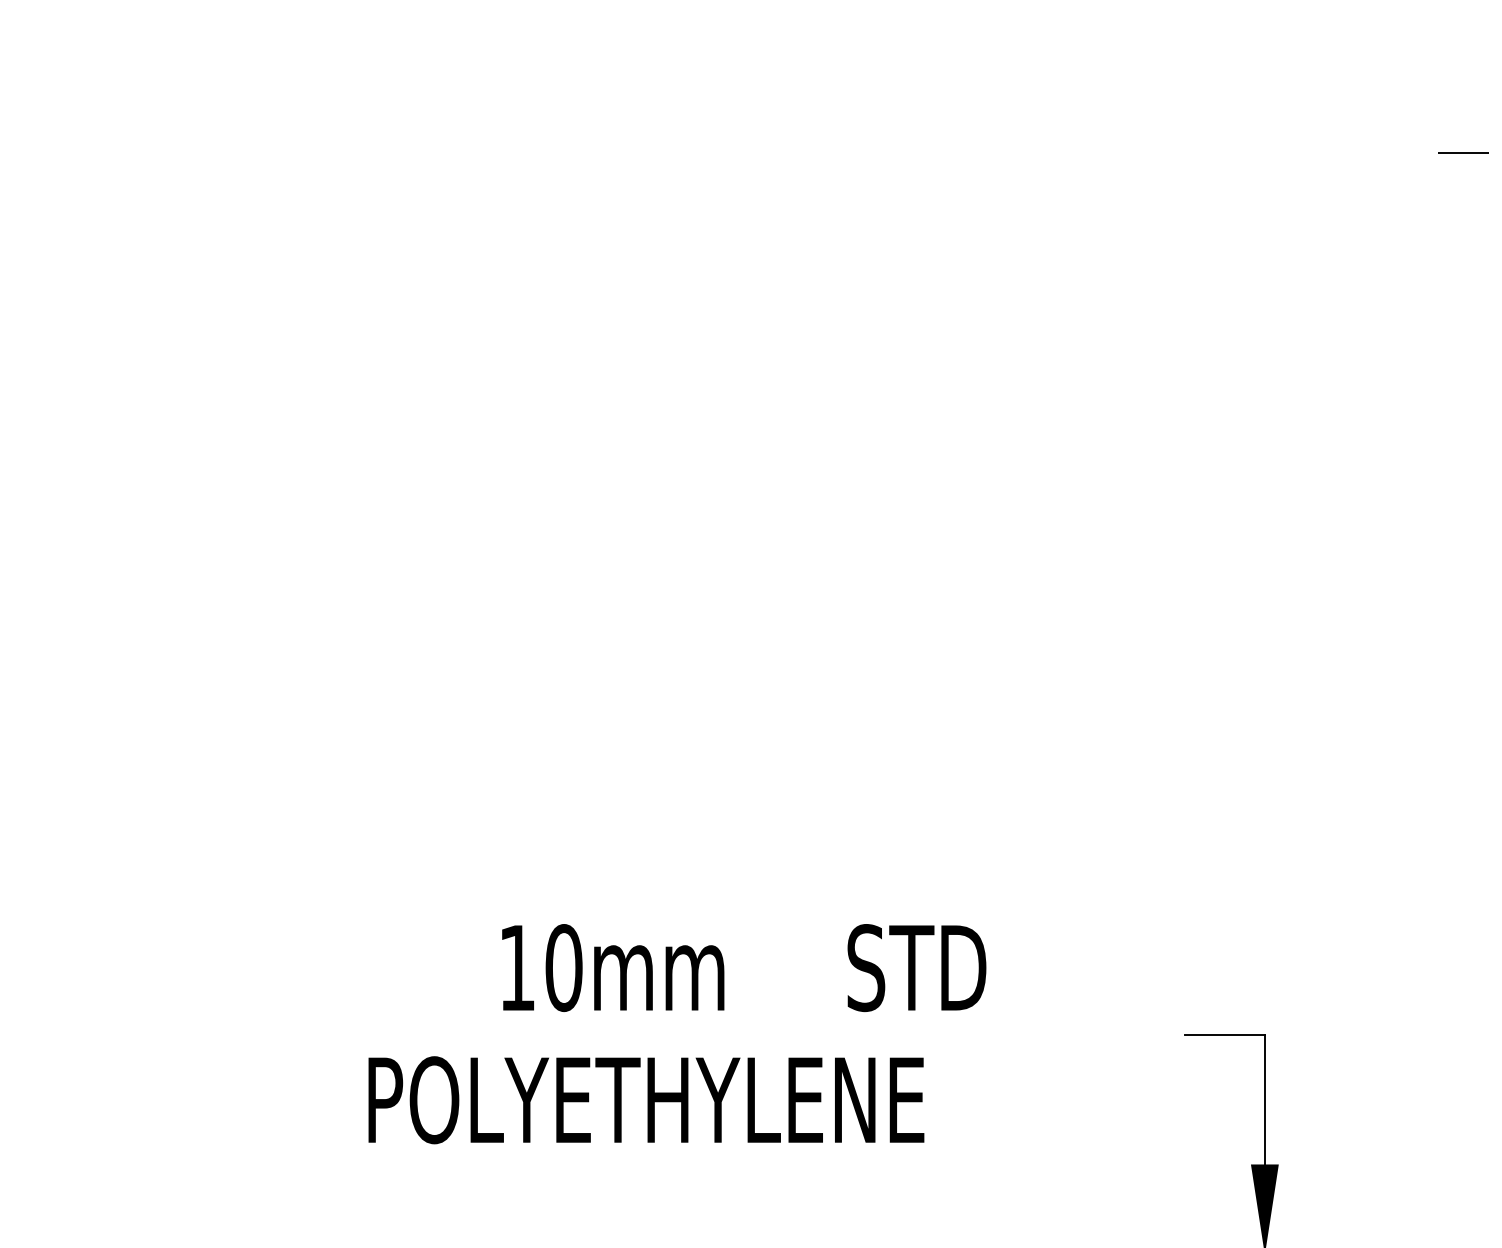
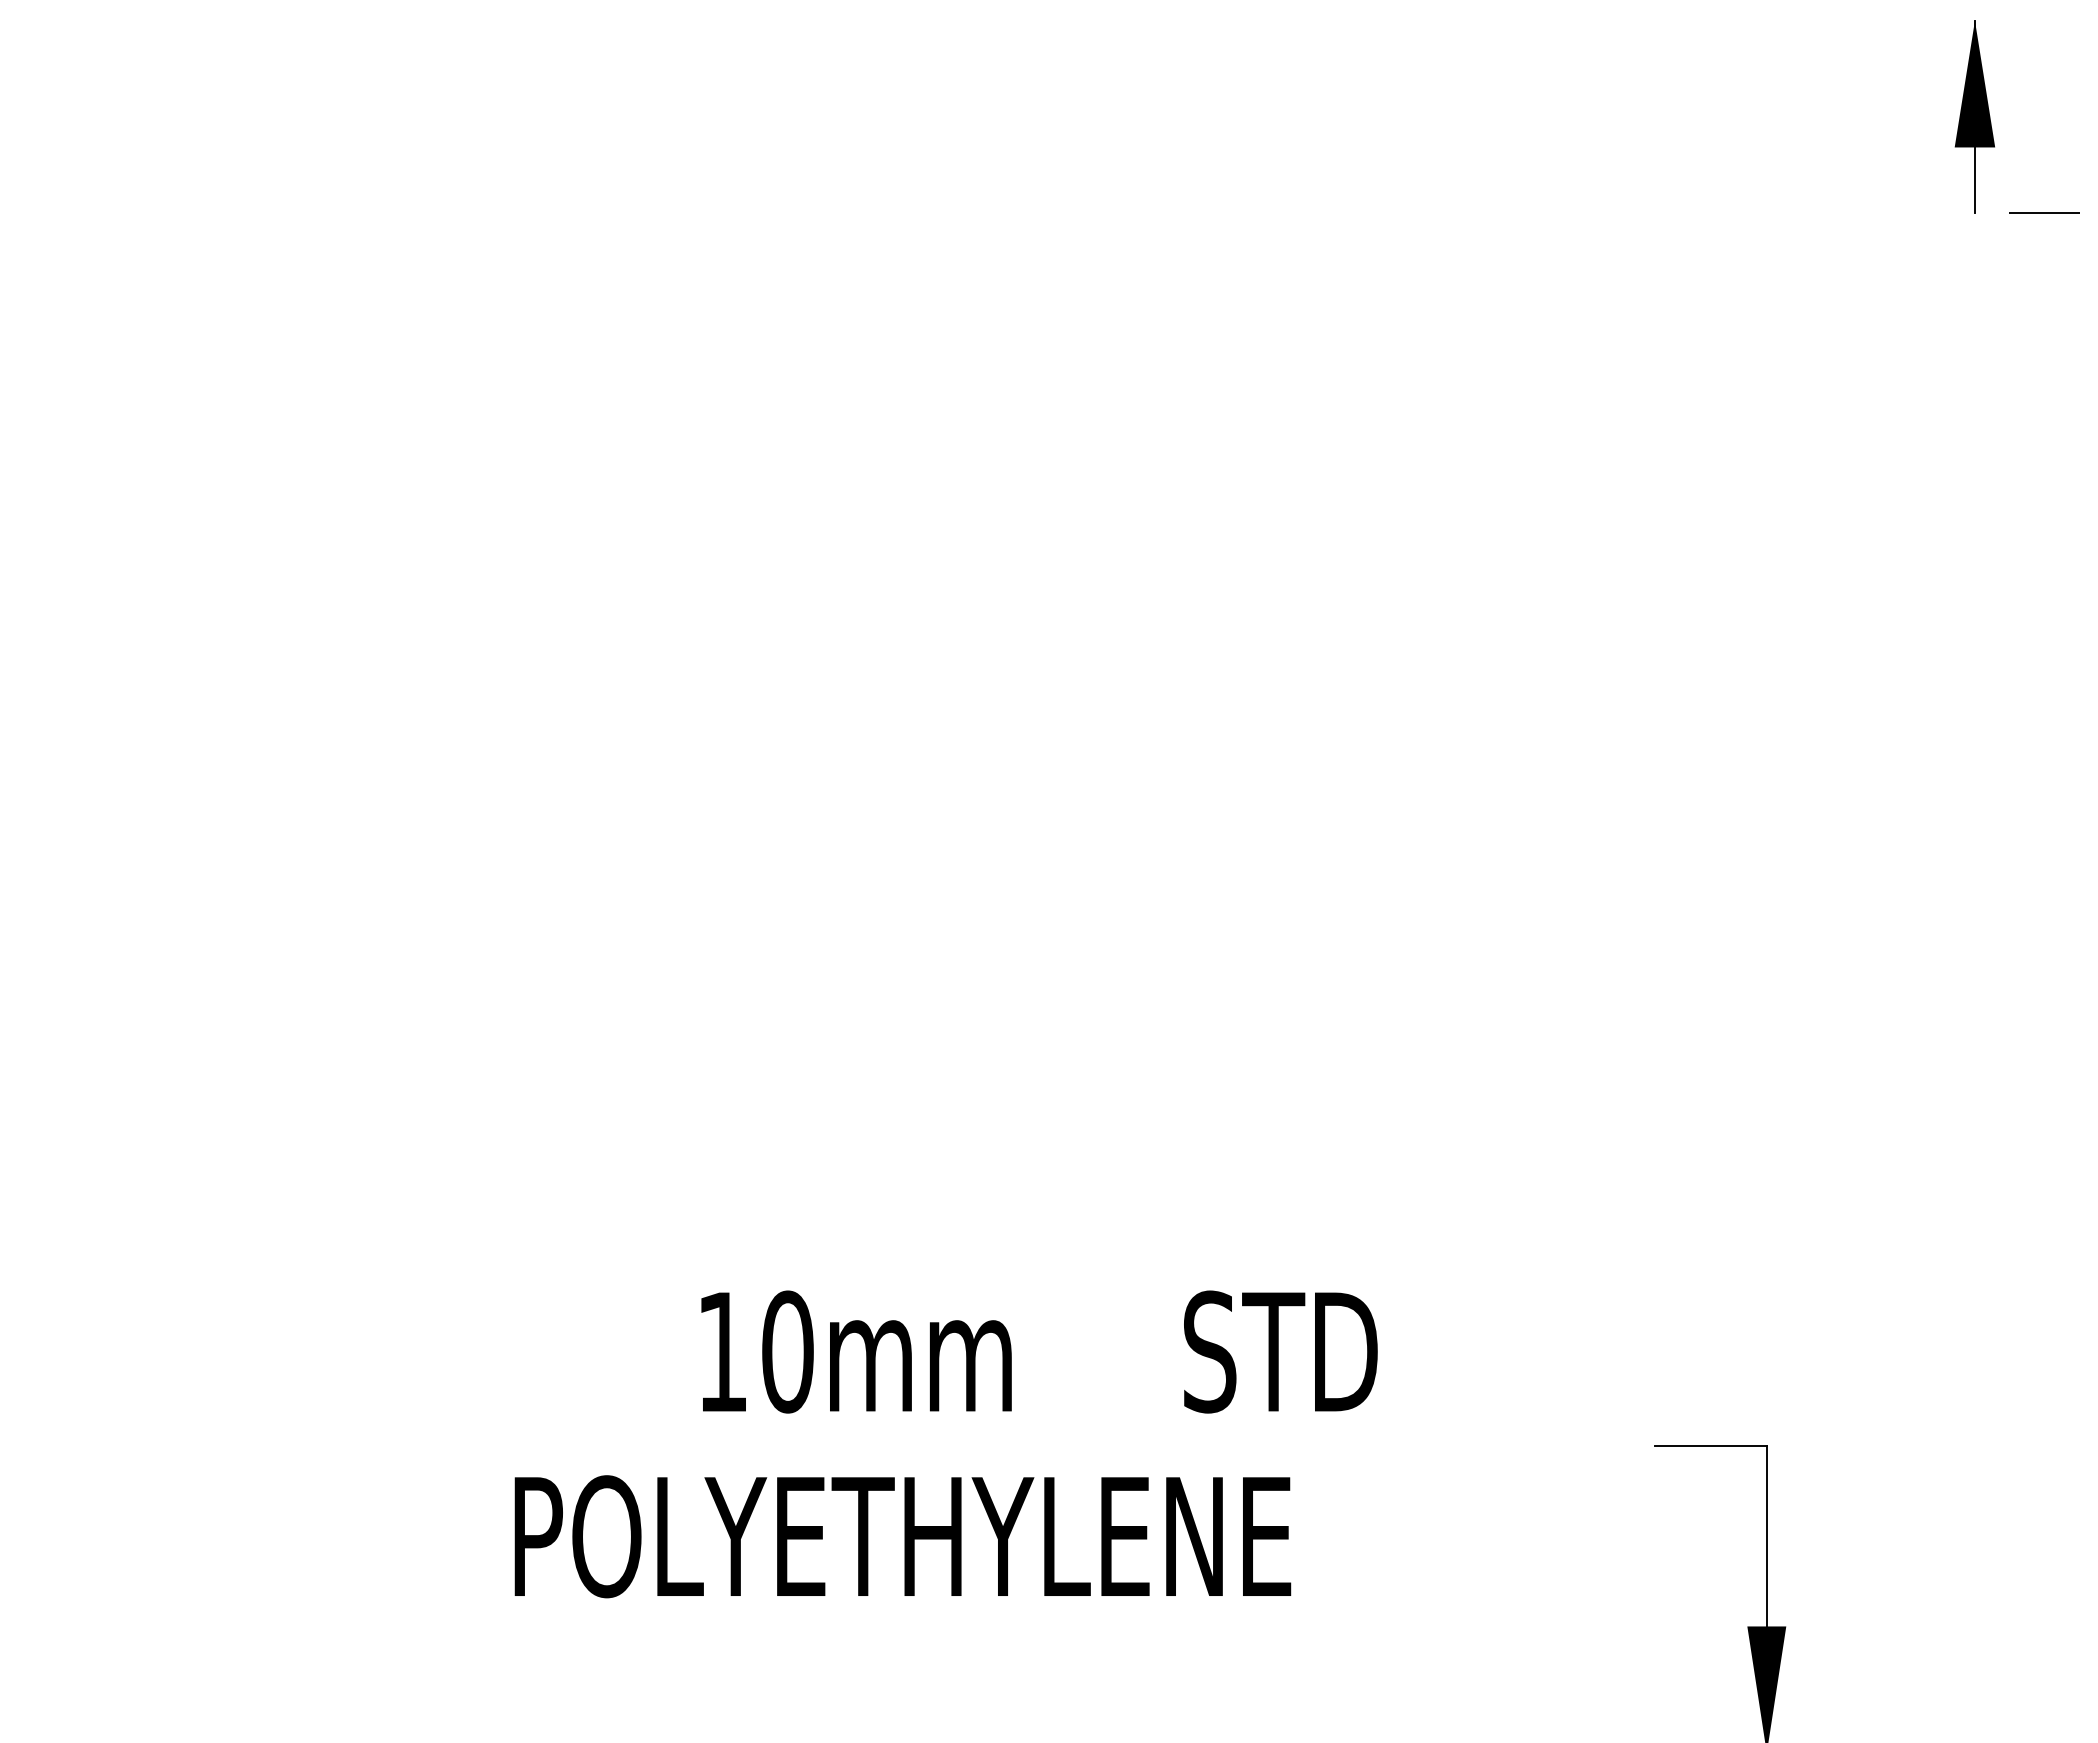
part: (1413, 83) -> (1974, 116), added

